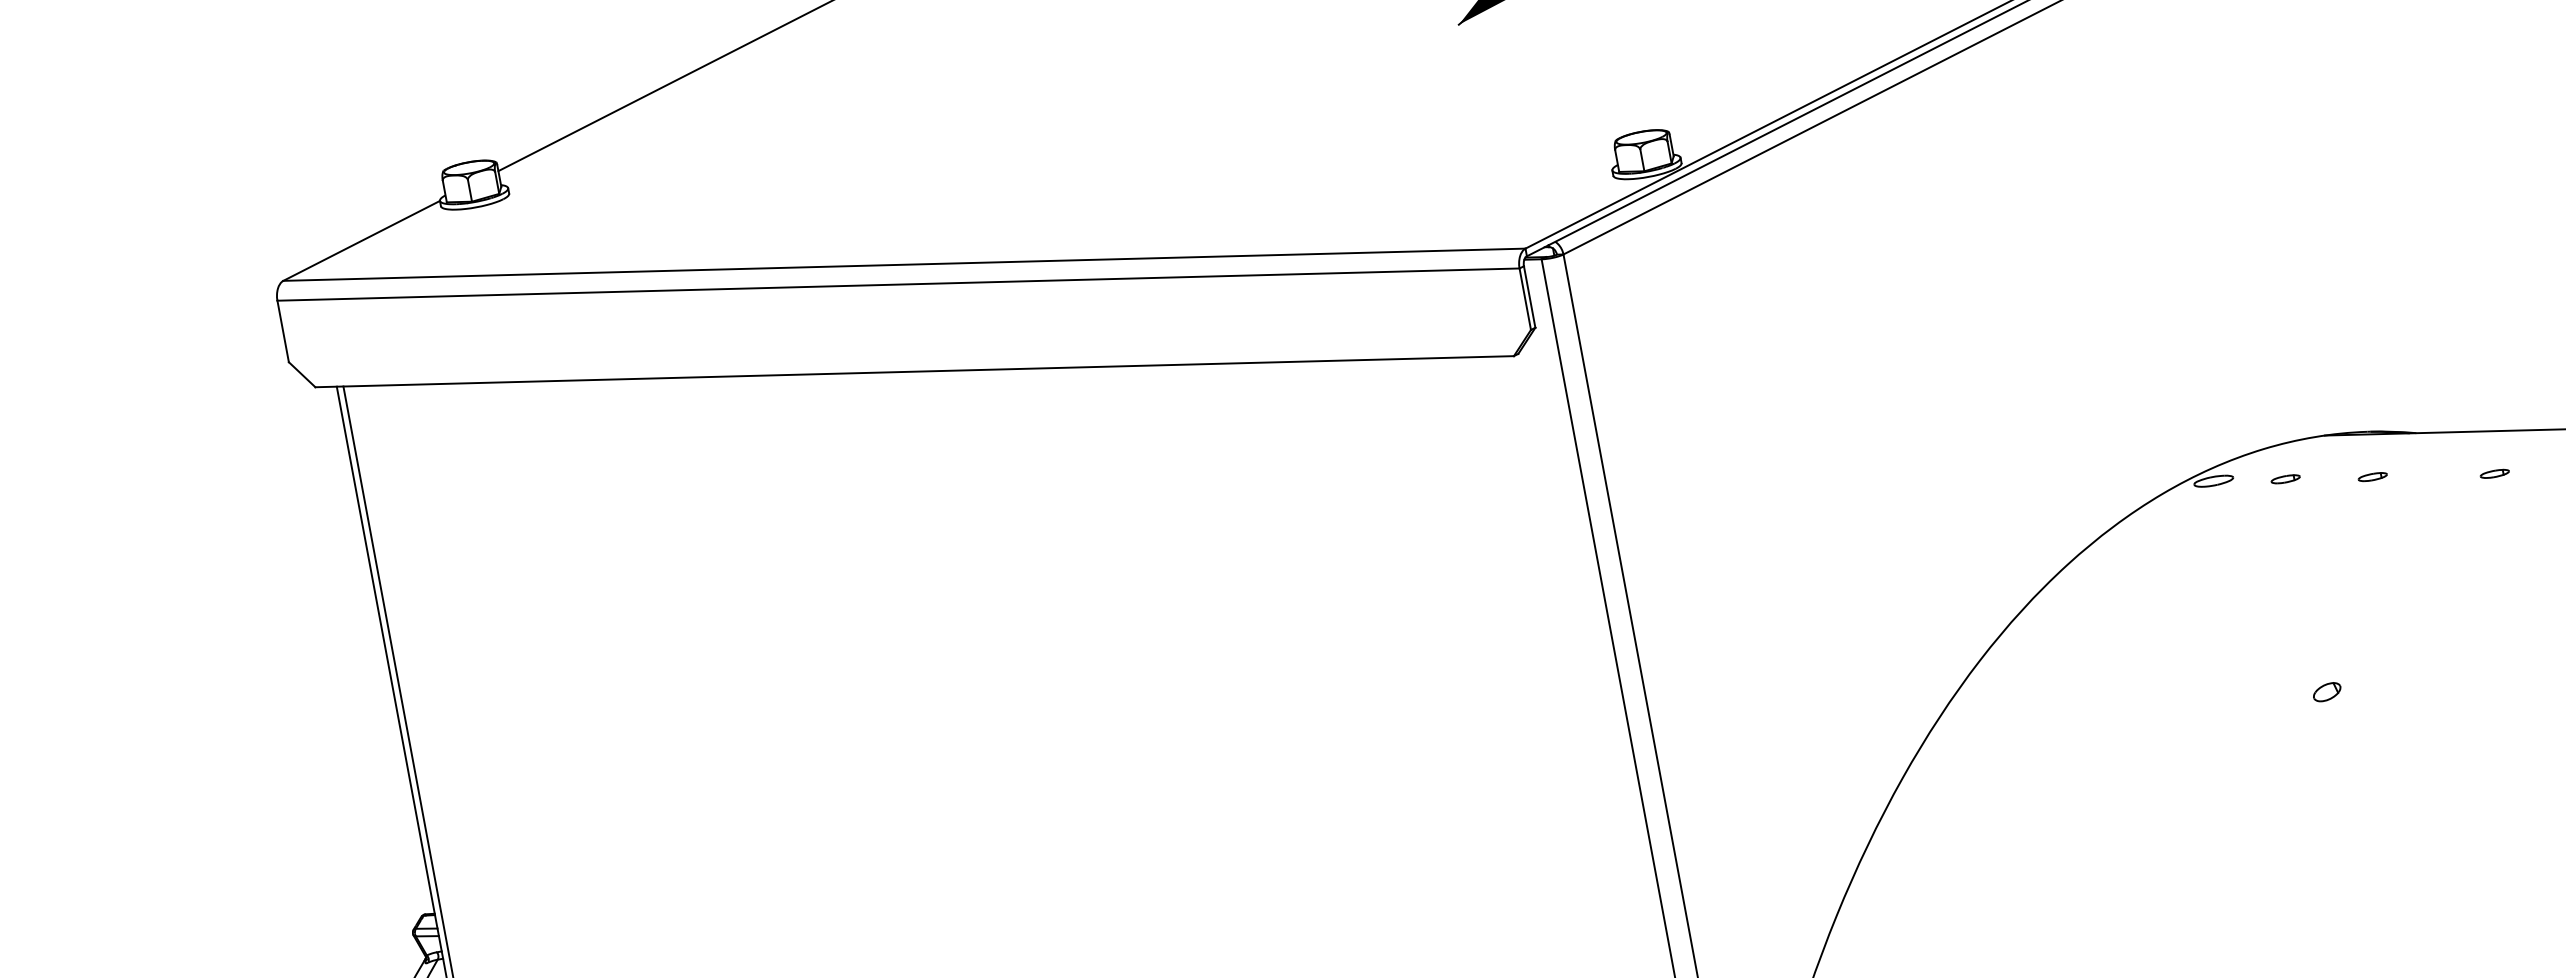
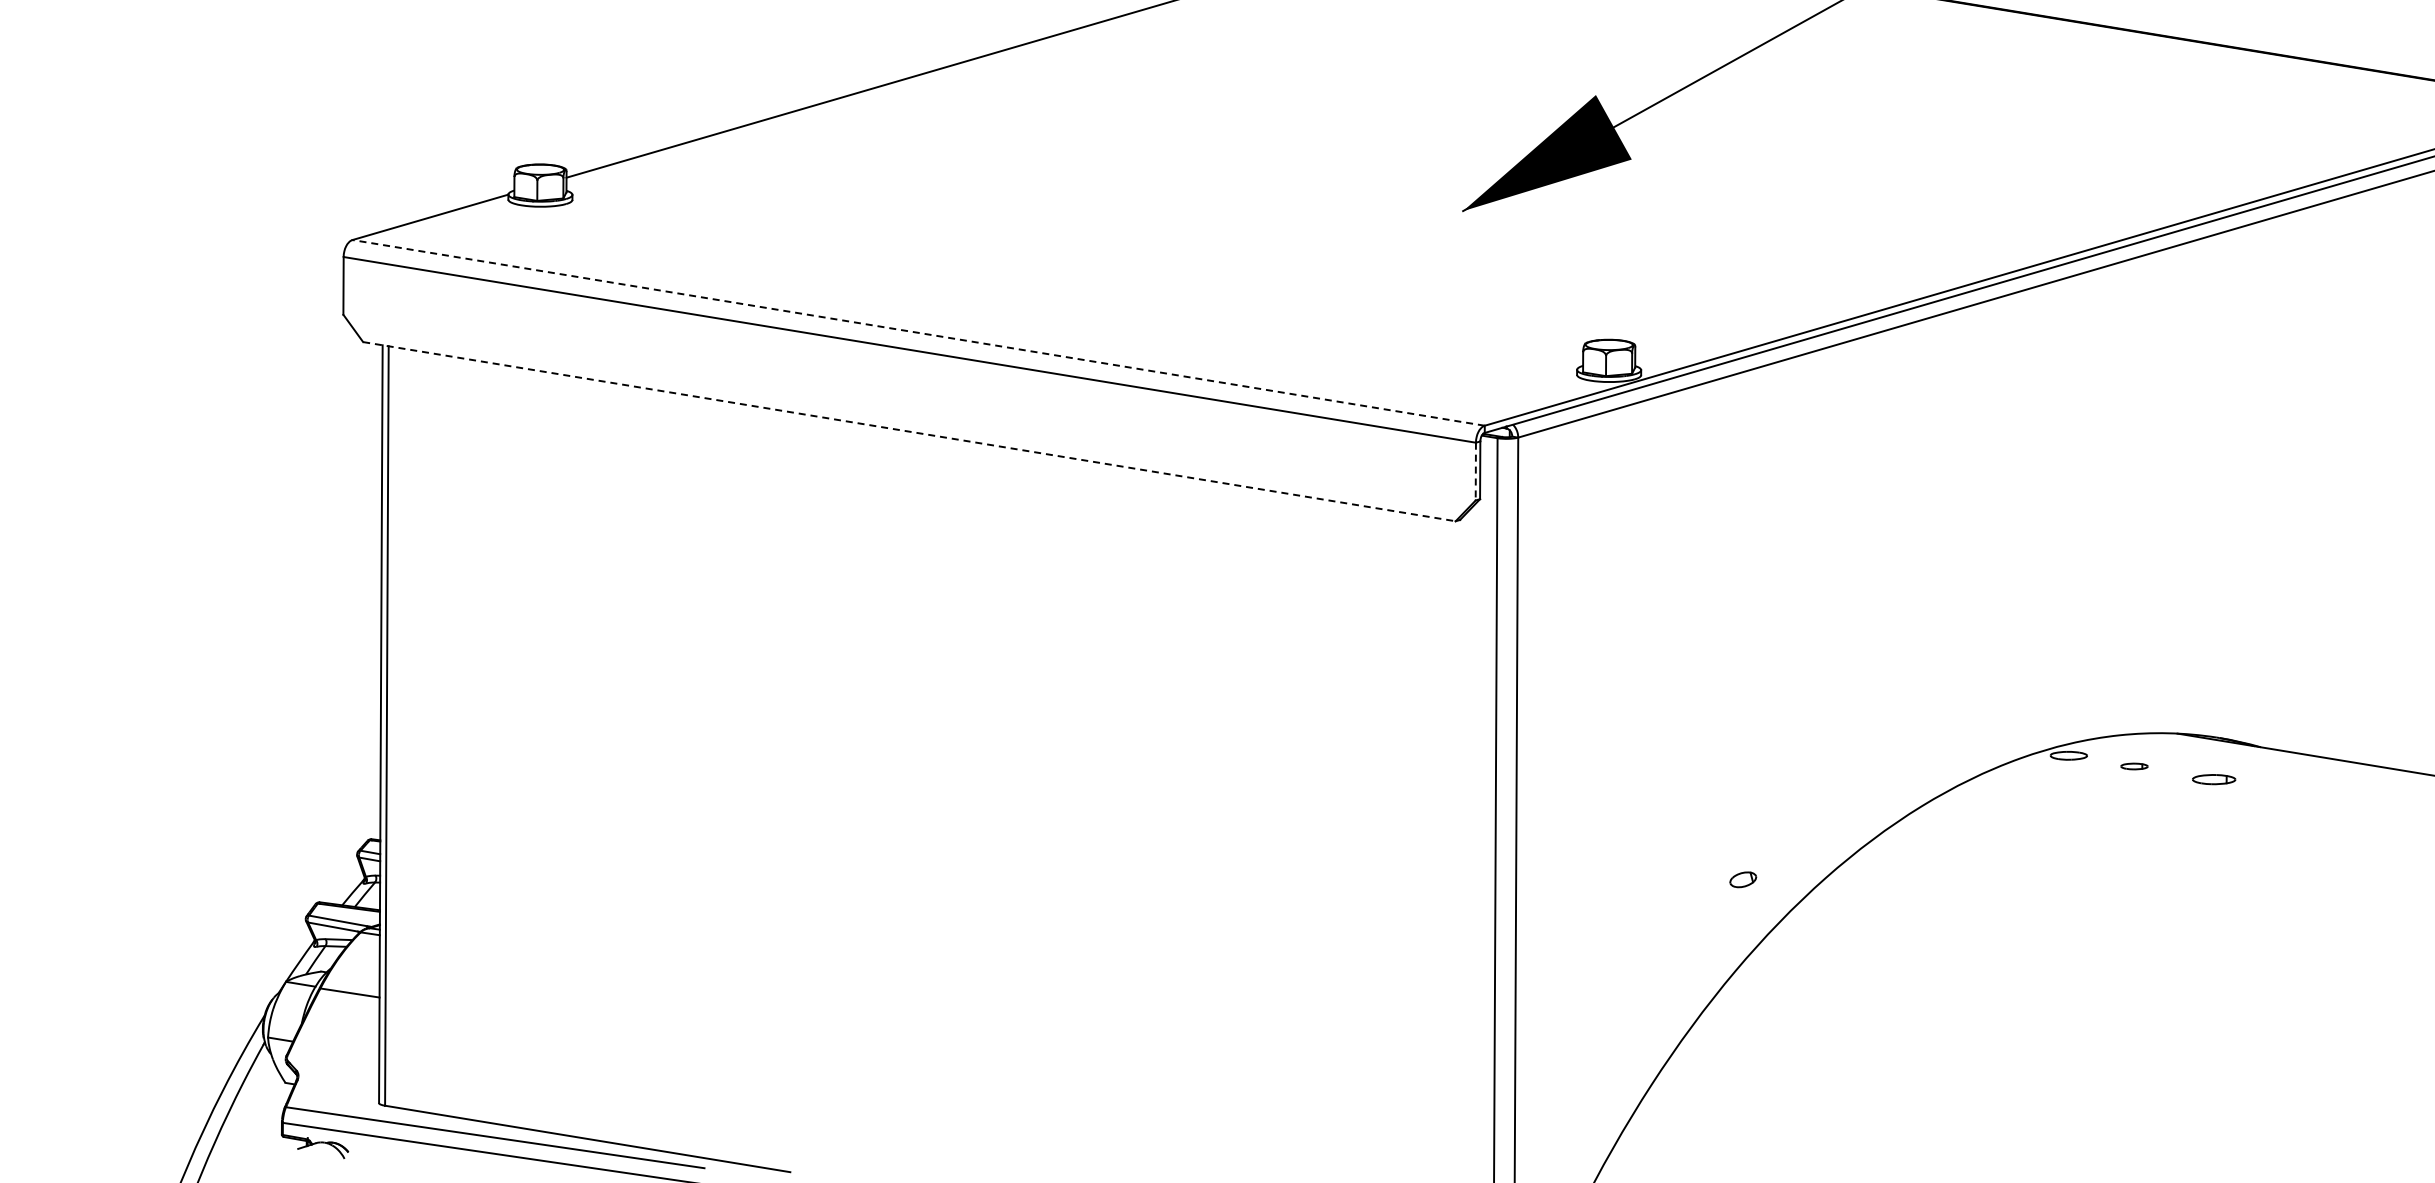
line: (904, 264) -> (918, 332), solid -> dashed
line: (1524, 299) -> (1475, 471), solid -> dashed
line: (914, 371) -> (909, 431), solid -> dashed
part: (2495, 473) -> (2325, 797), removed
part: (2372, 477) -> (2213, 779), size x1.6
part: (2327, 691) -> (1743, 879), moved

